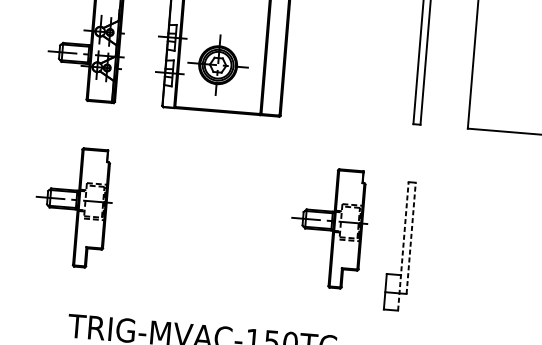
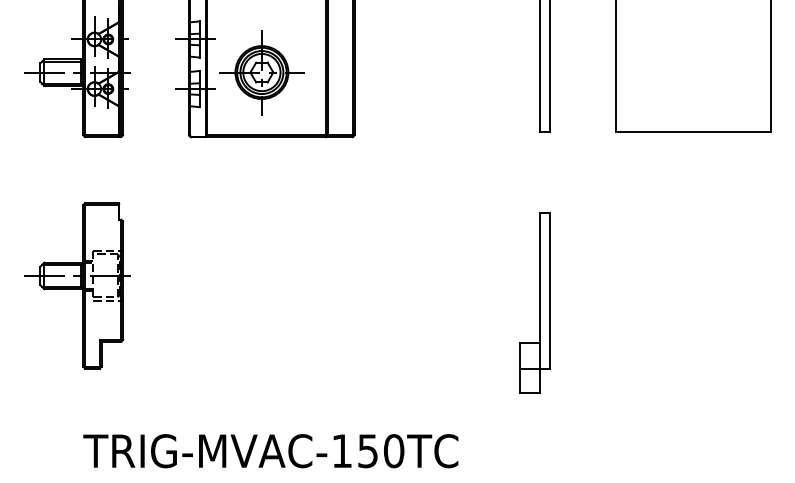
part: (329, 227) -> (434, 285), removed
line: (411, 238) -> (549, 290), dashed -> solid
line: (403, 246) -> (539, 302), dashed -> solid

